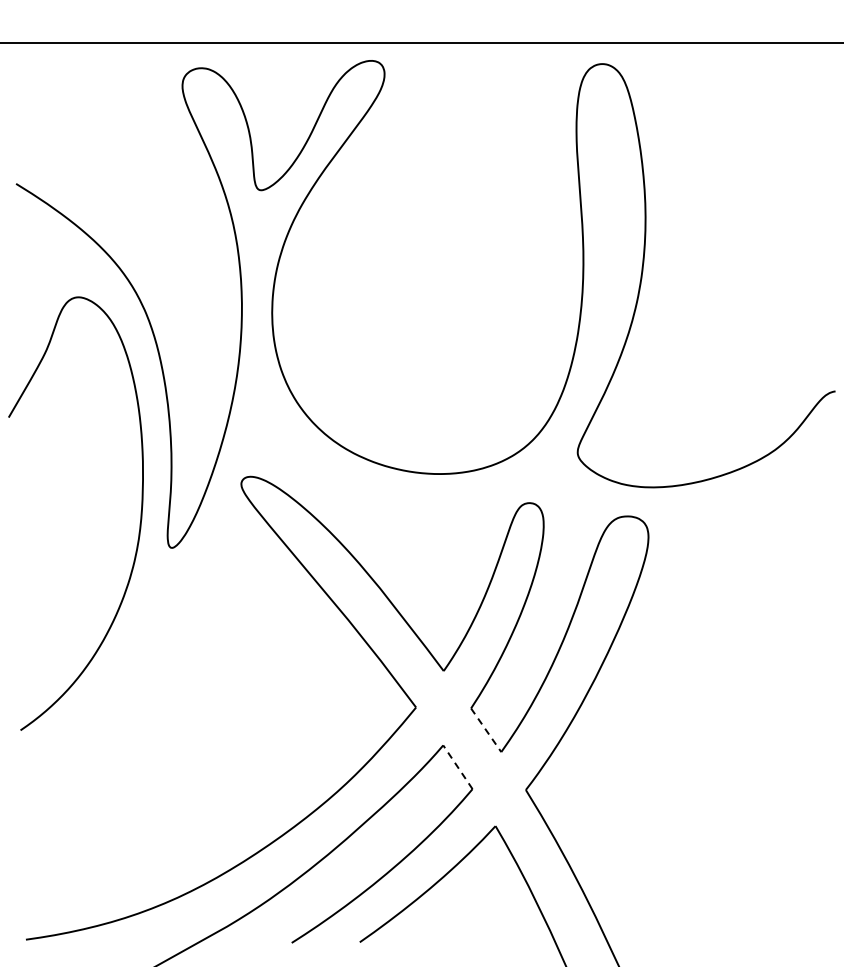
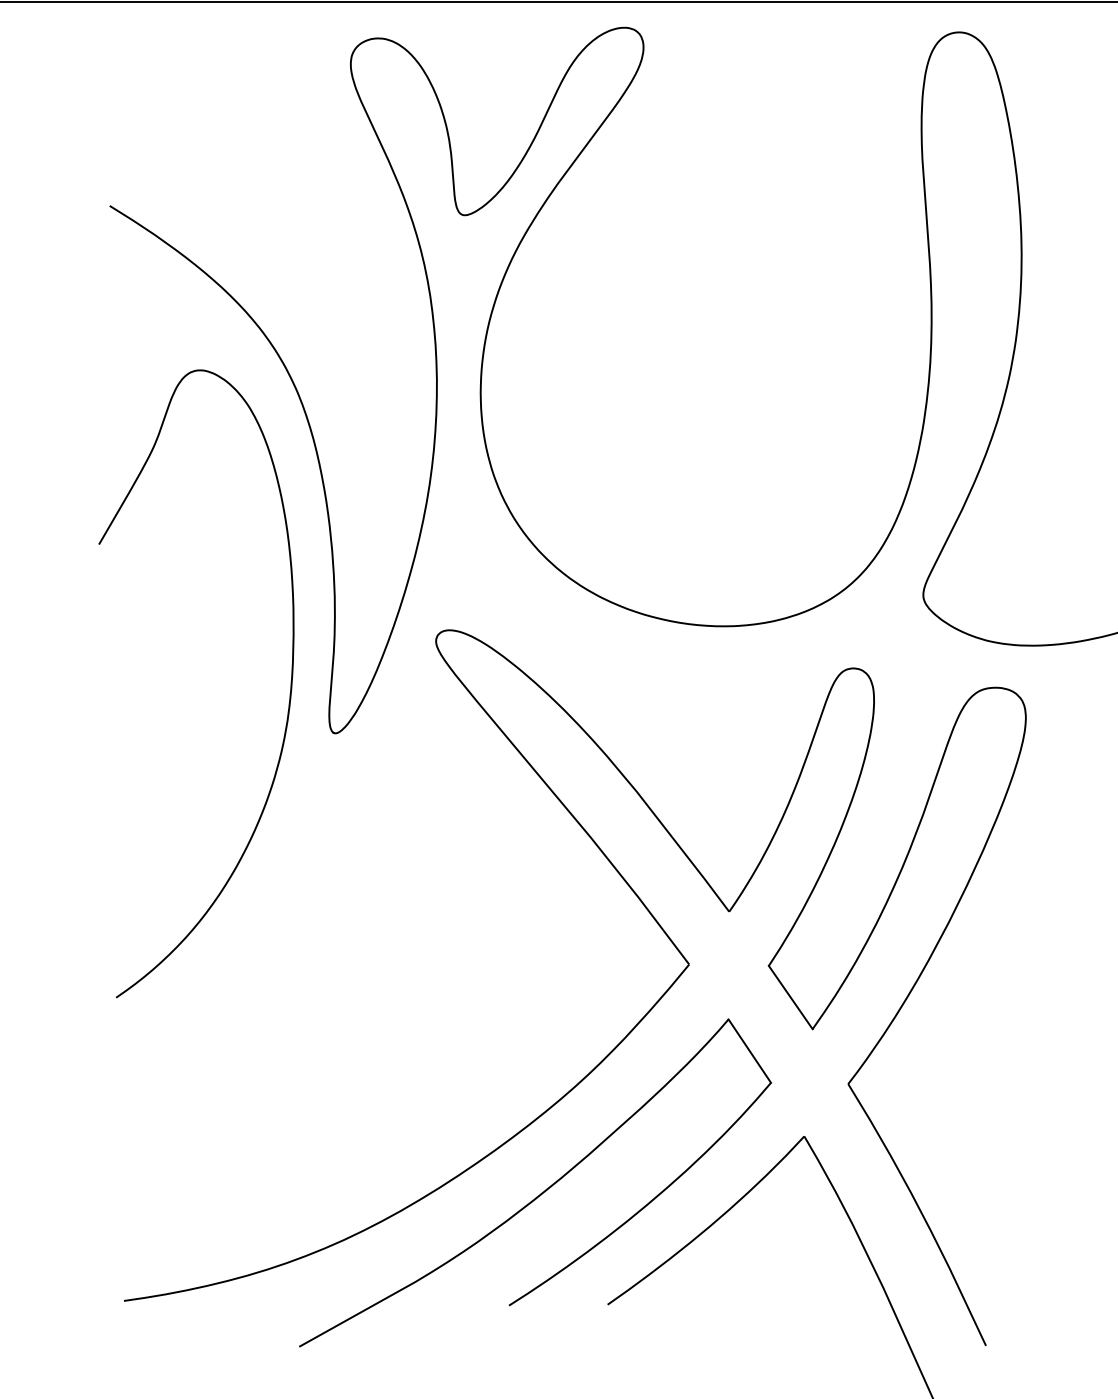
line: (486, 730) -> (791, 997), dashed -> solid
line: (457, 766) -> (749, 1050), dashed -> solid

